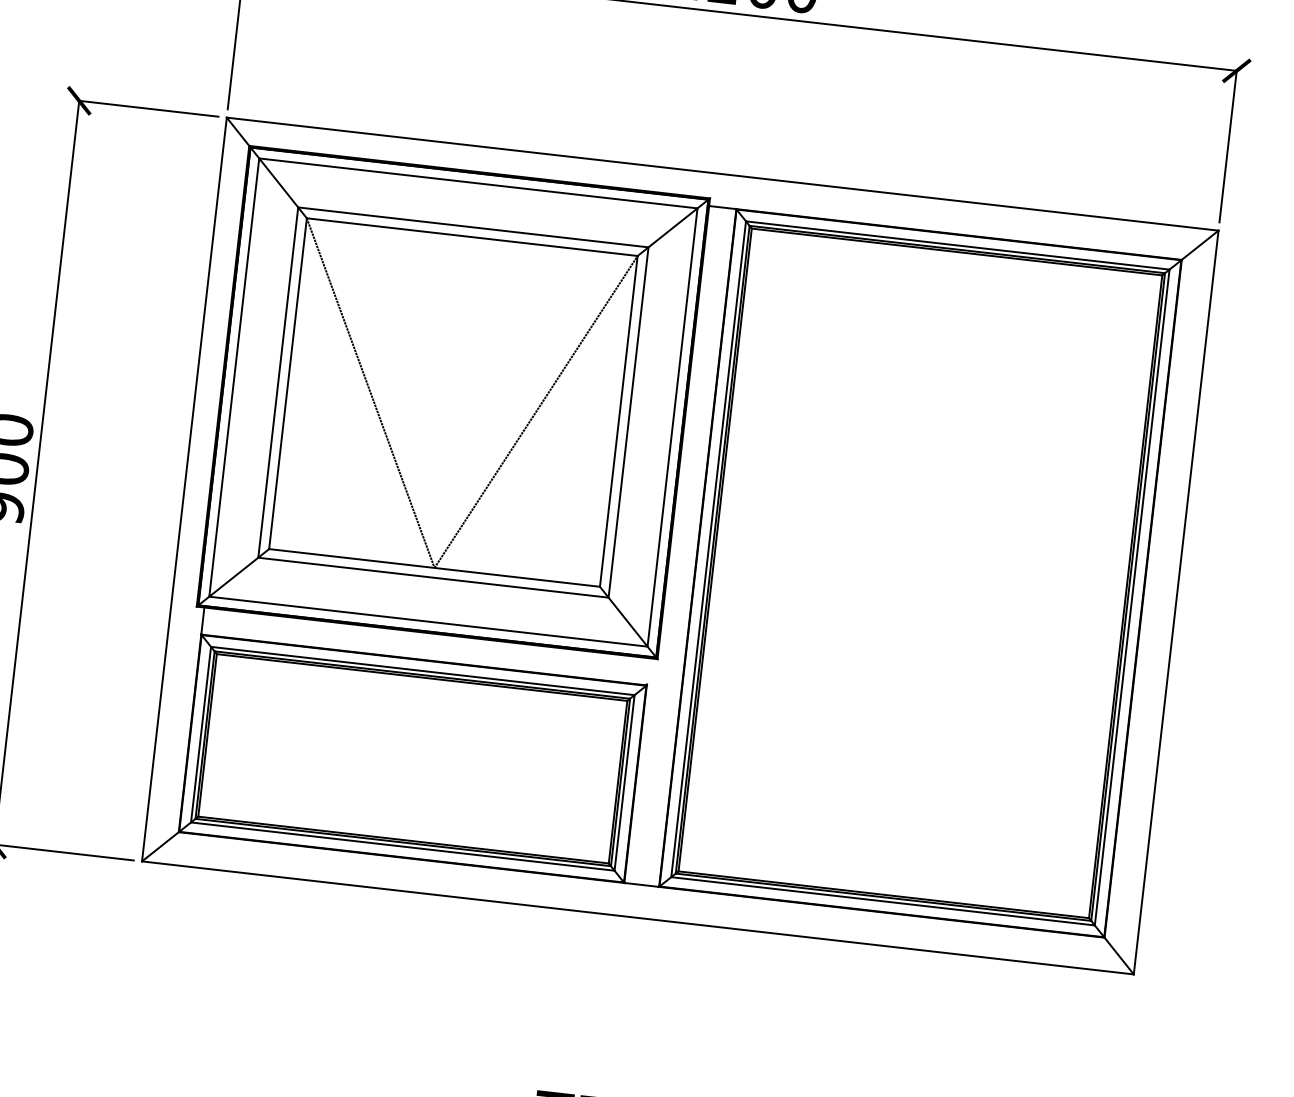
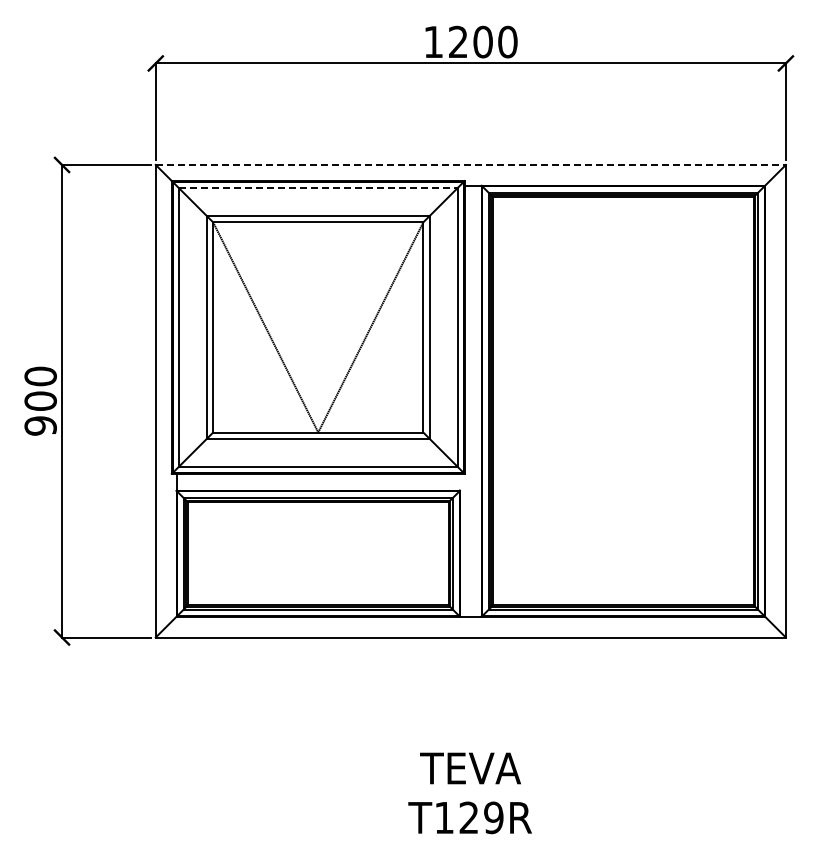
line: (723, 173) -> (471, 164), solid -> dashed
line: (478, 183) -> (318, 188), solid -> dashed

